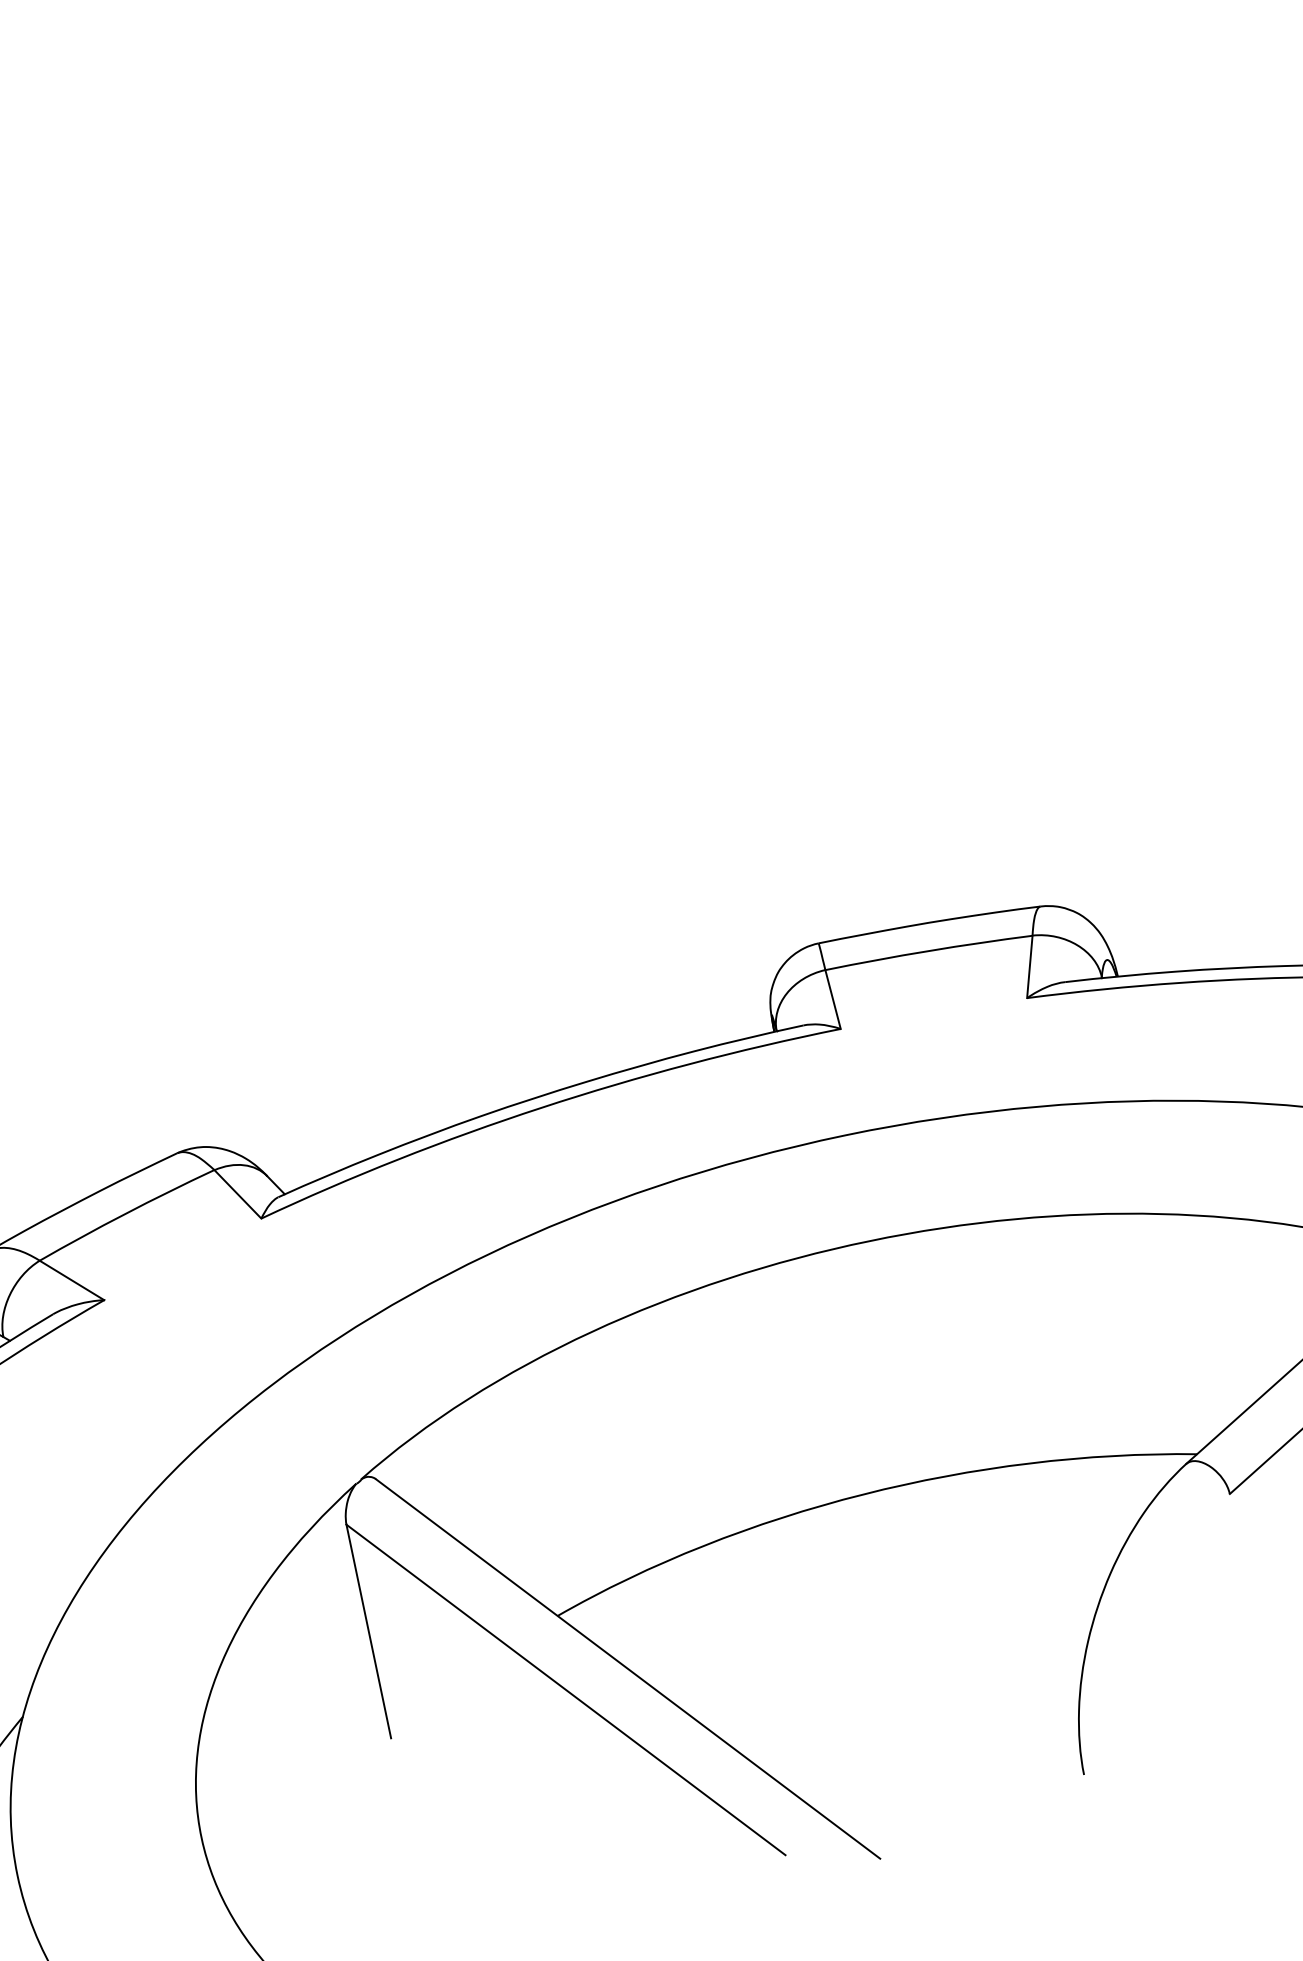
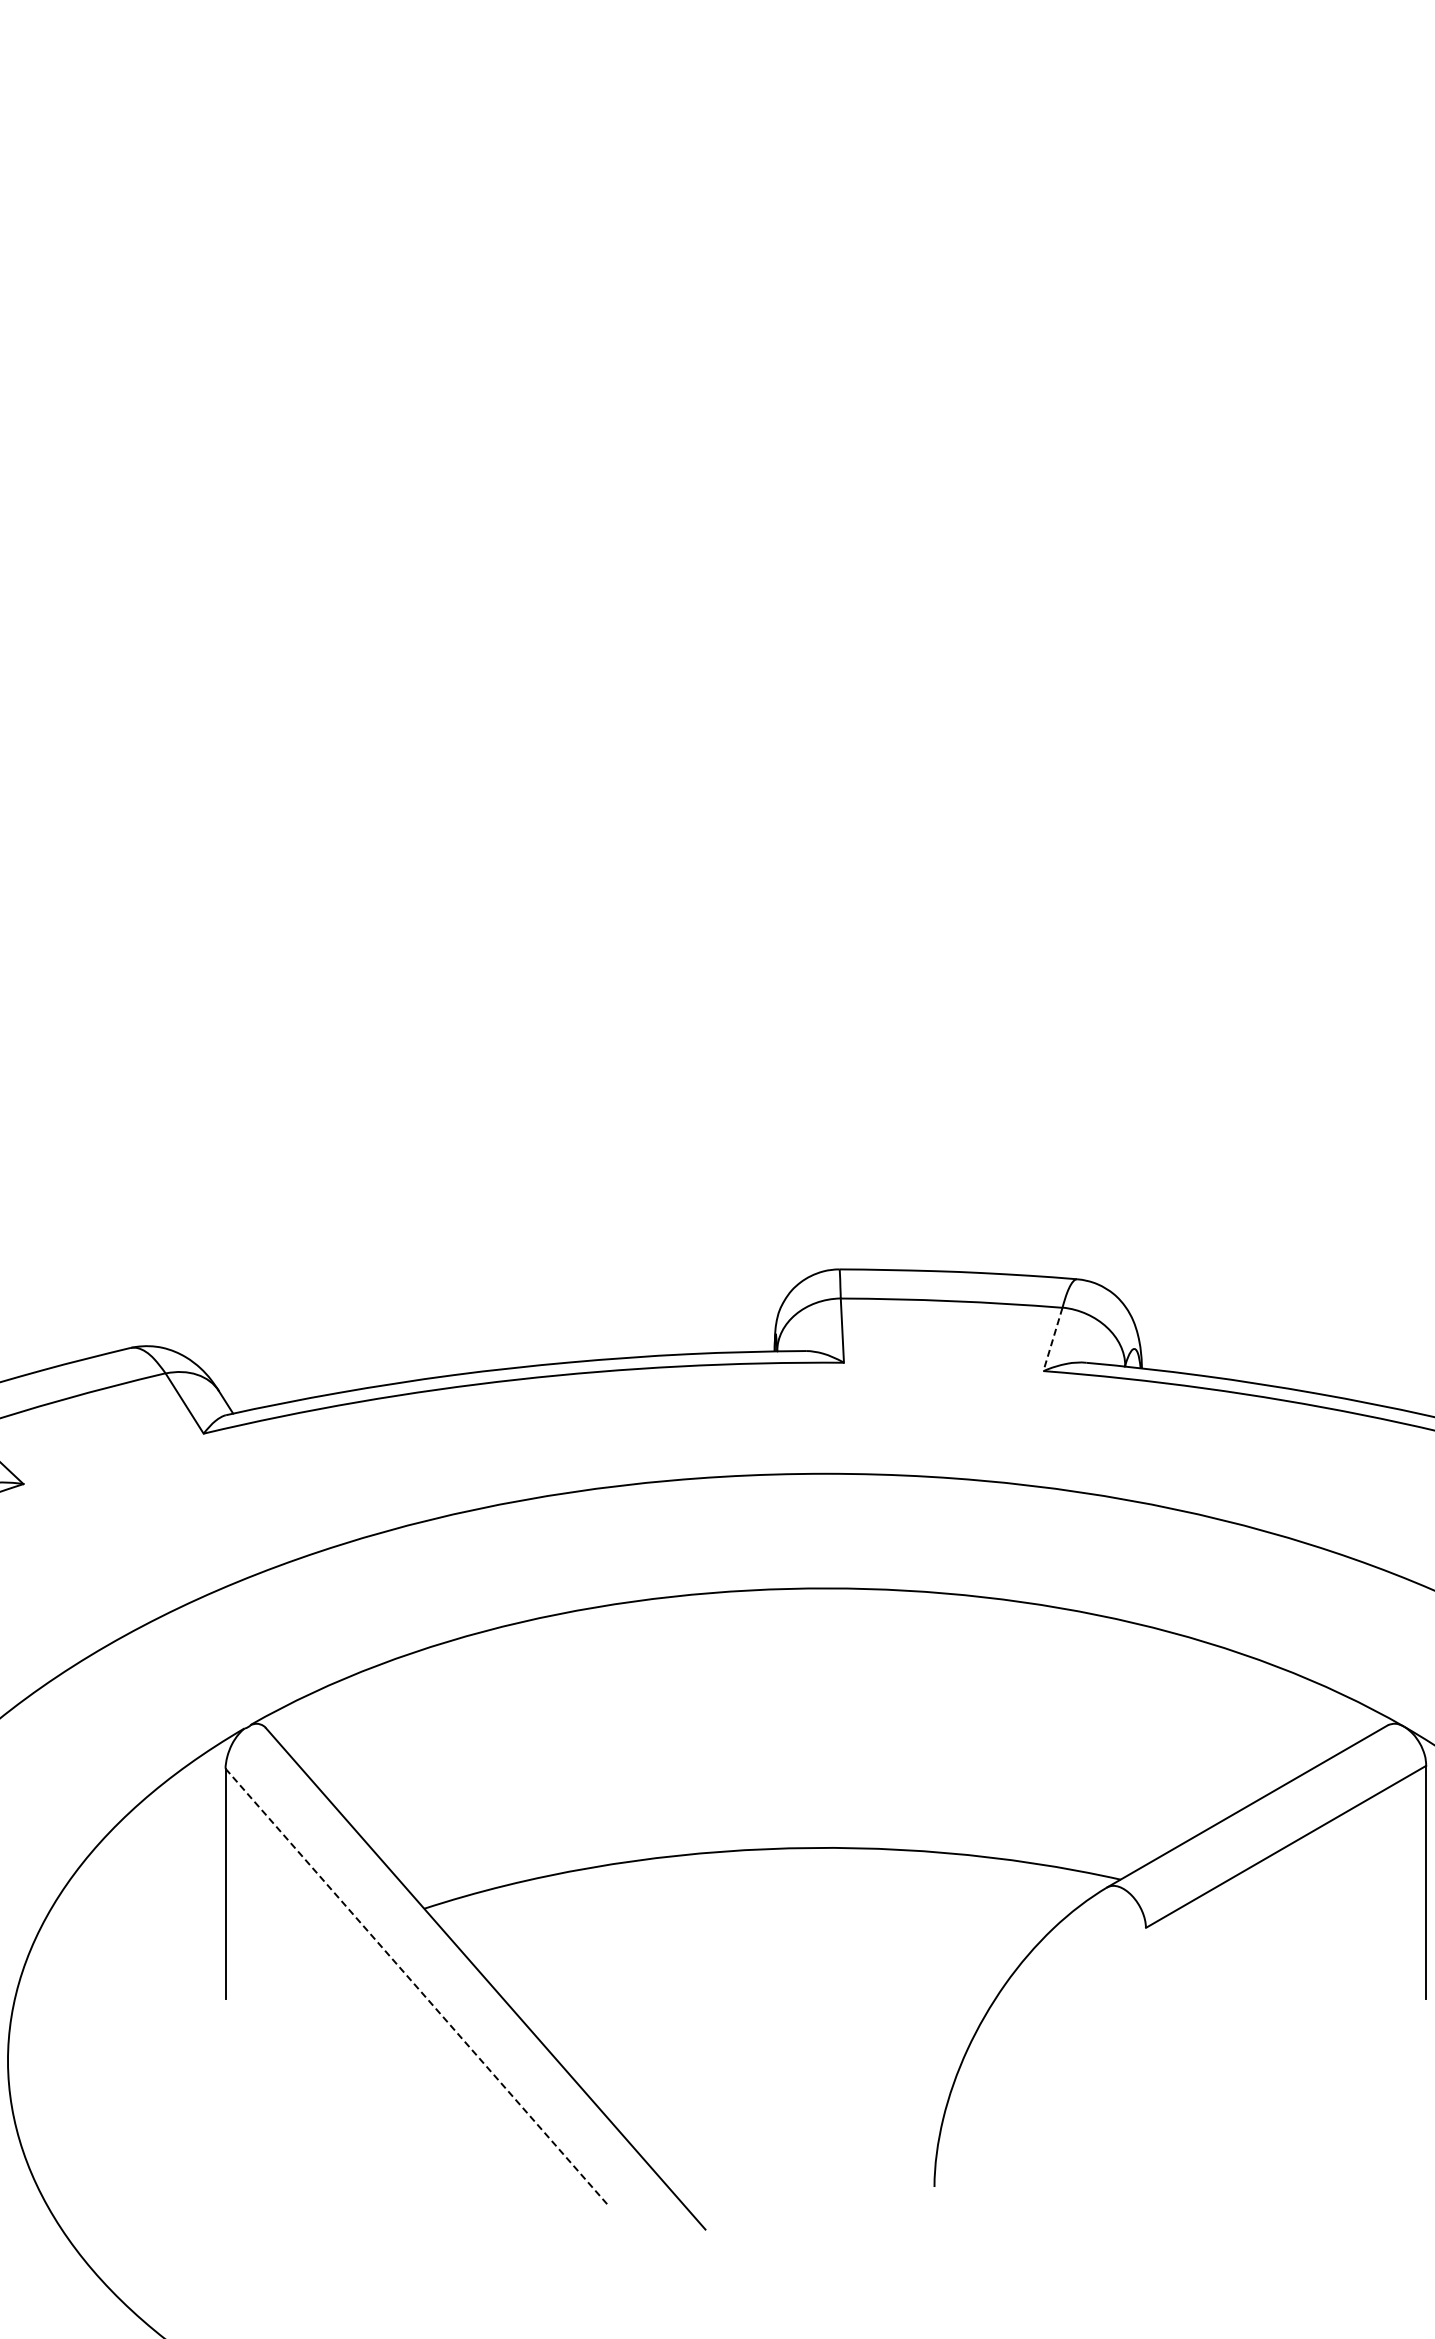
line: (1029, 967) -> (1052, 1339), solid -> dashed
line: (566, 1690) -> (417, 1987), solid -> dashed

